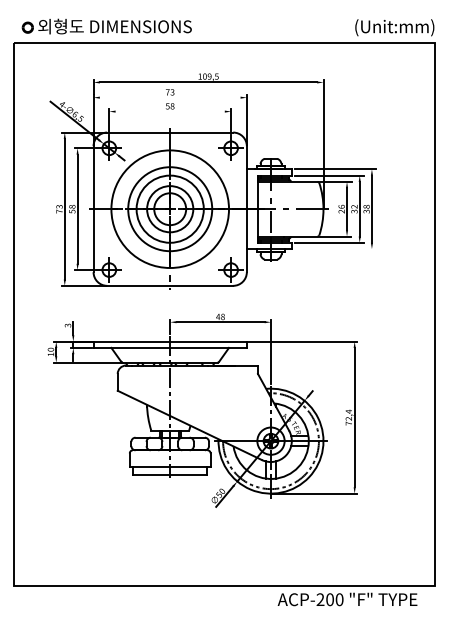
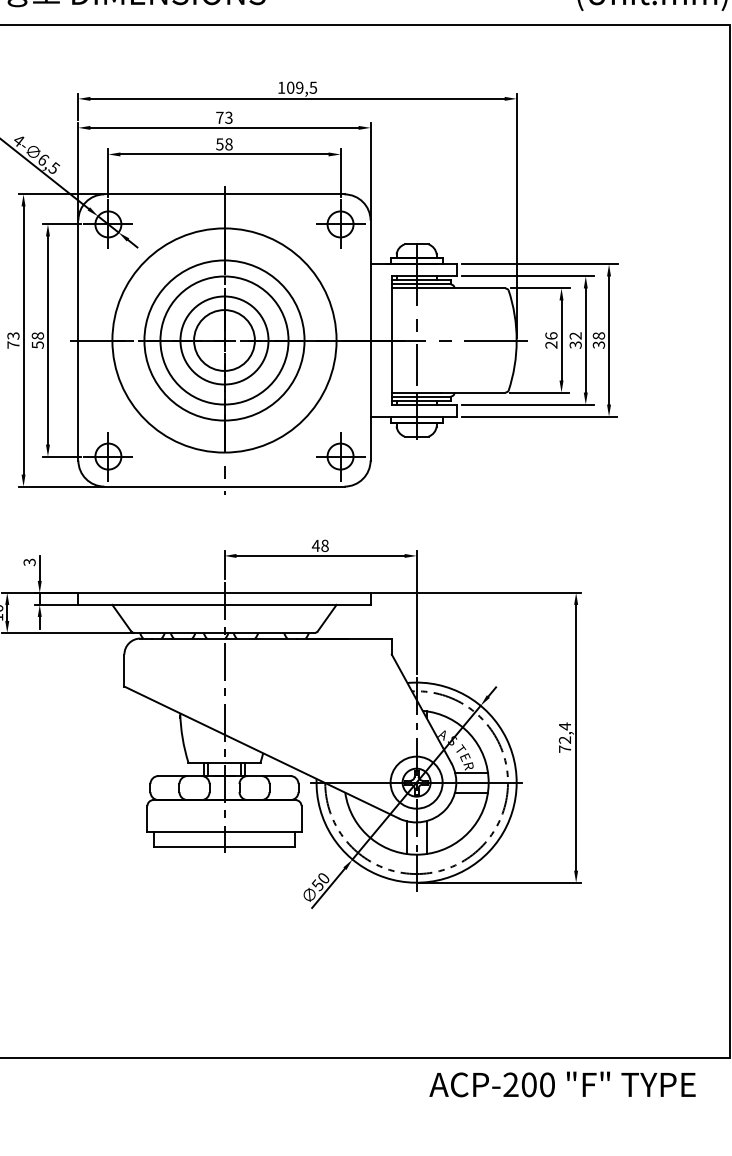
line: (169, 97) -> (223, 127), added
line: (169, 111) -> (223, 154), added
line: (335, 249) -> (539, 417), added

